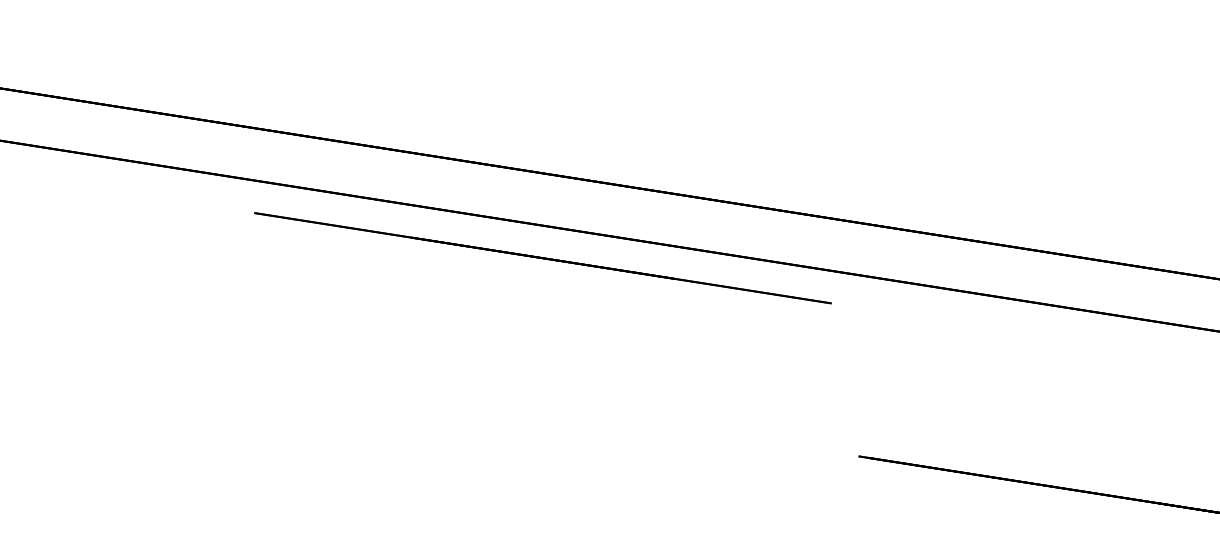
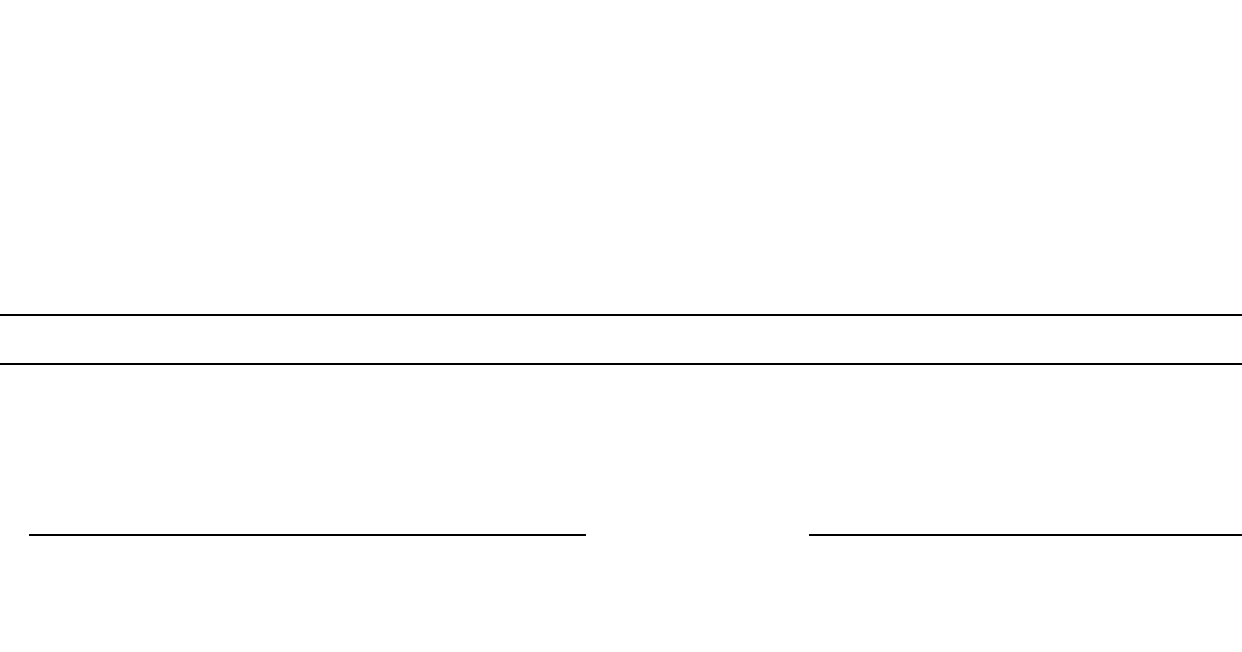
line: (543, 257) -> (307, 534), moved

